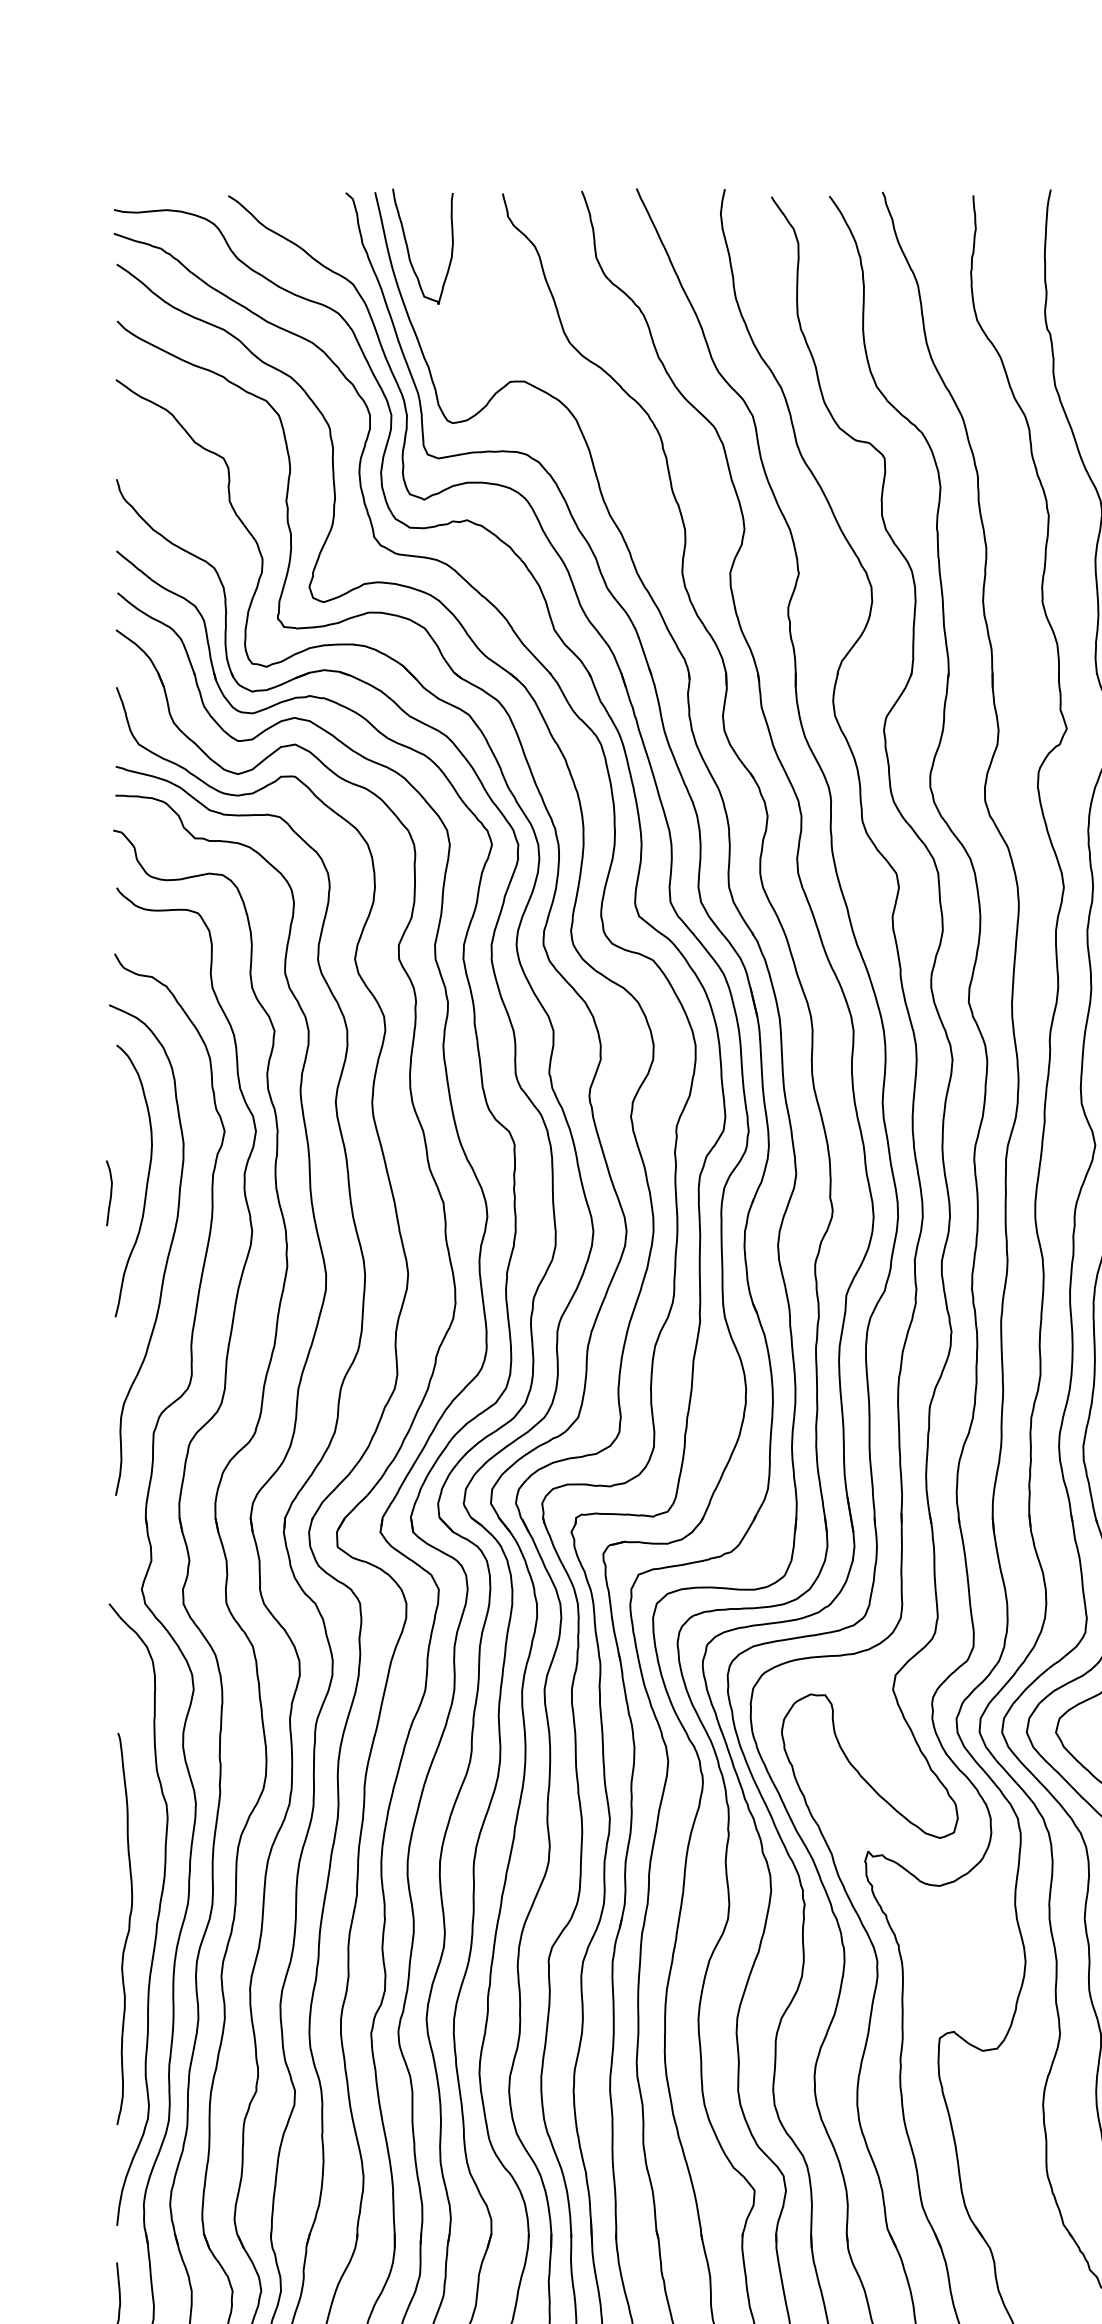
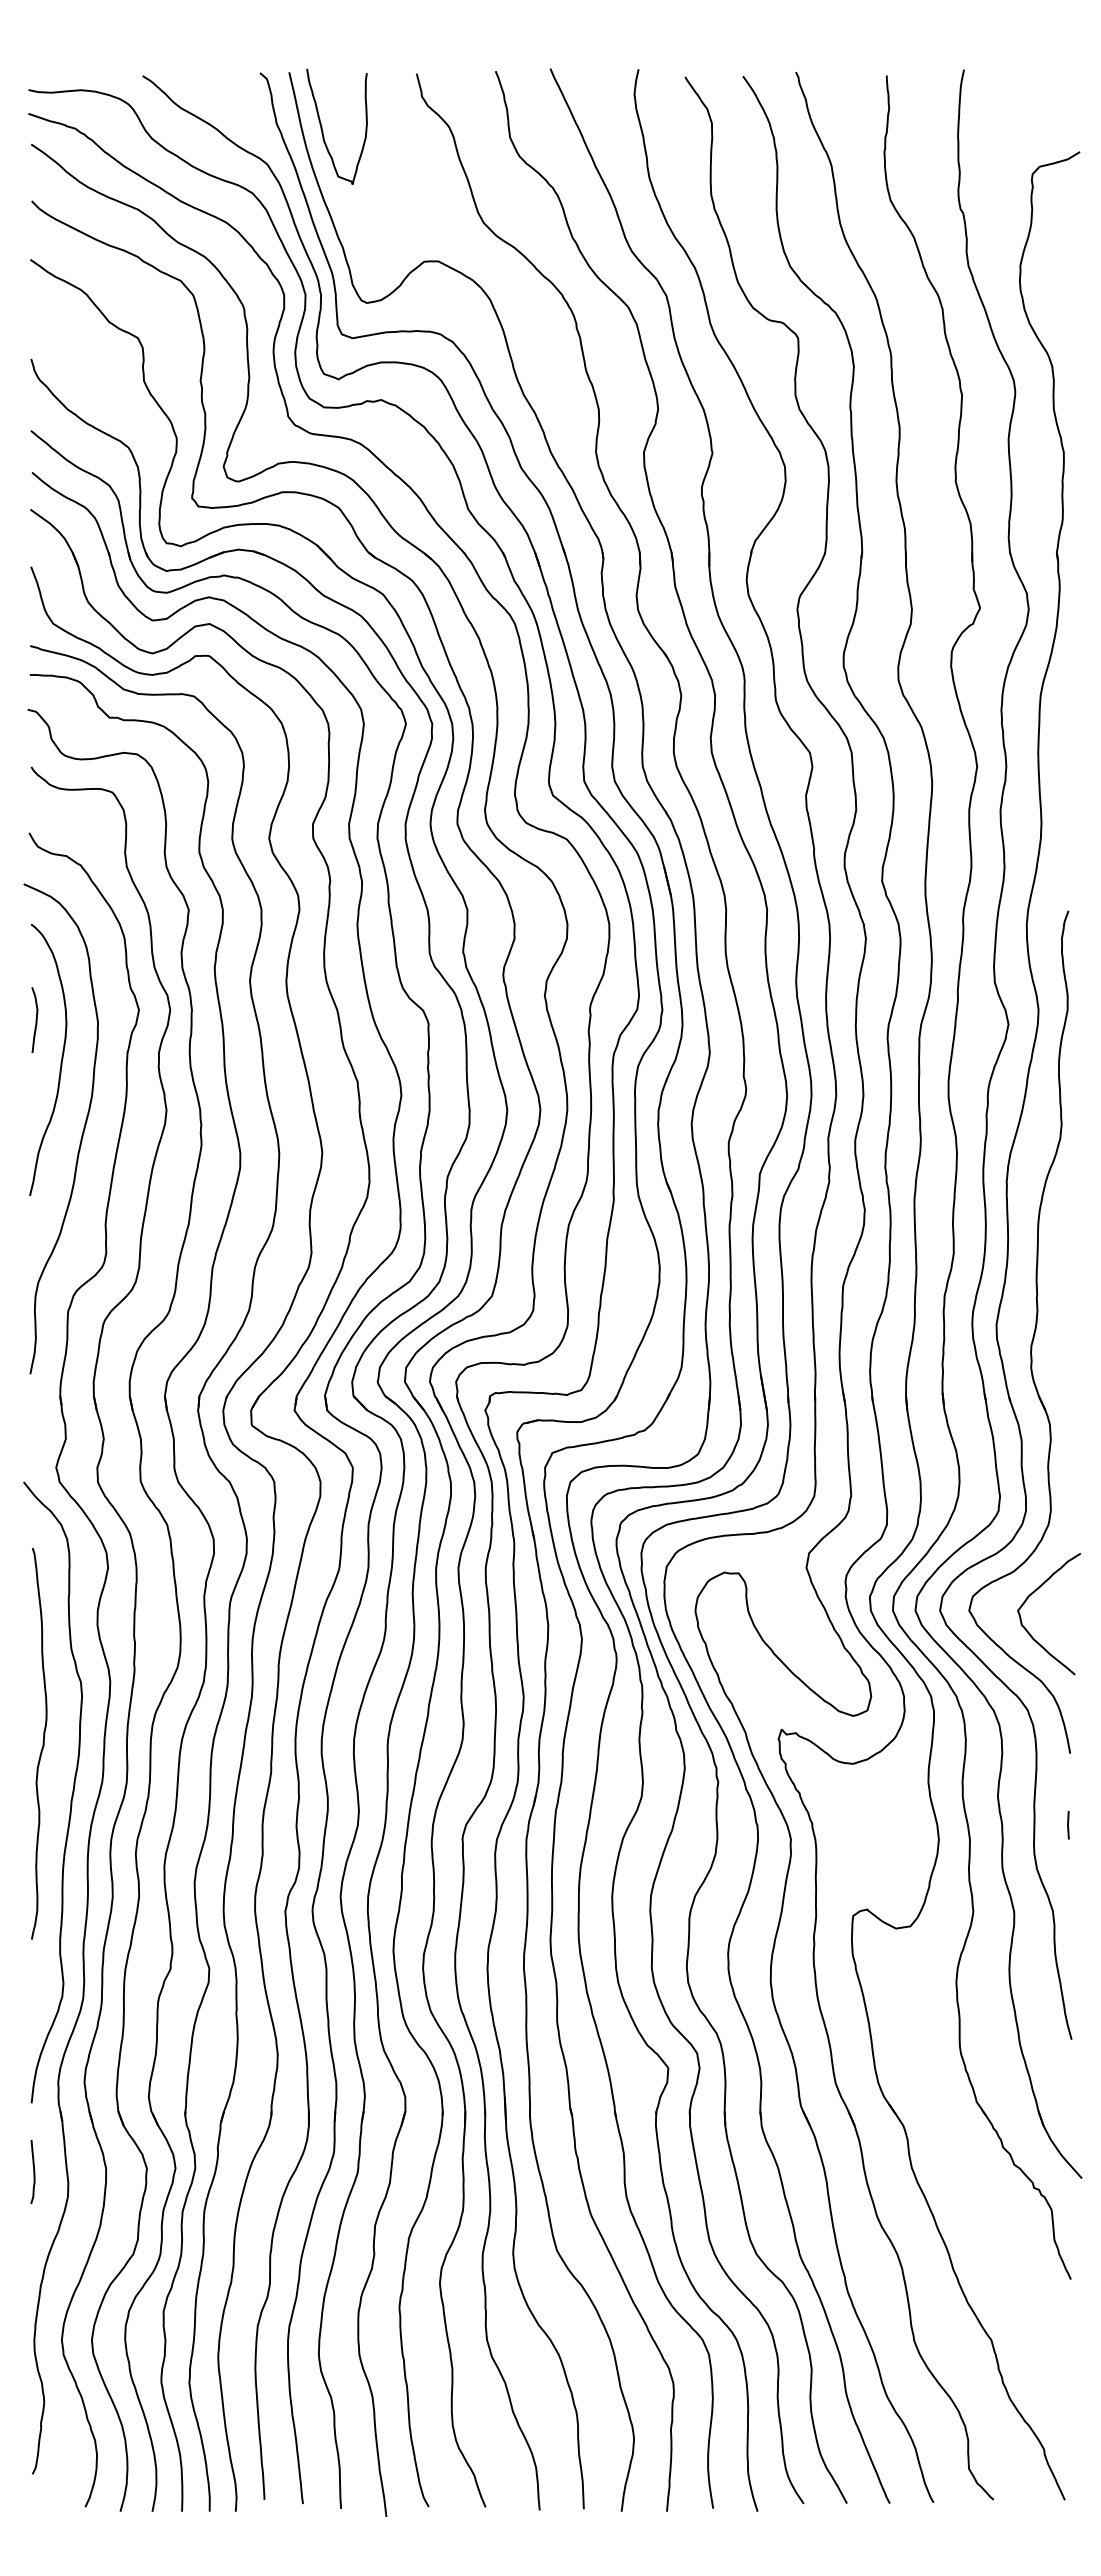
curve: (110, 1192) -> (35, 1019), moved
curve: (128, 1928) -> (42, 1743), moved

